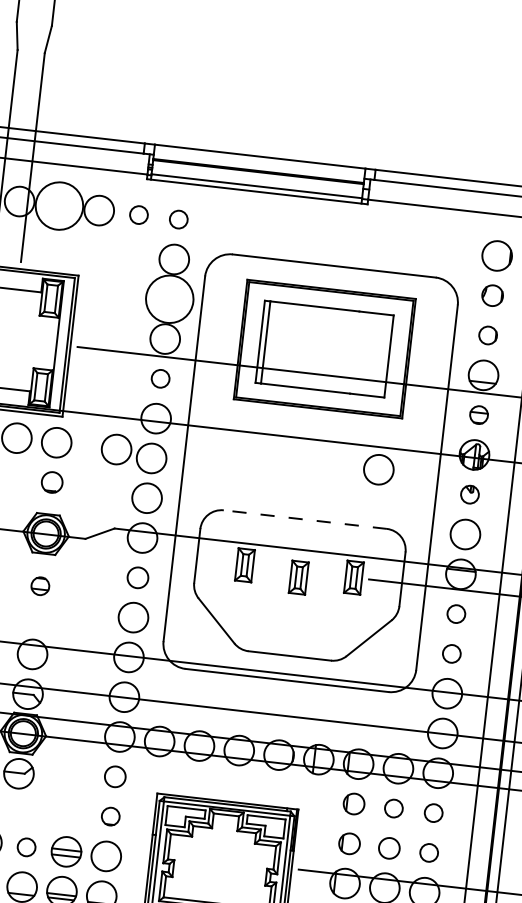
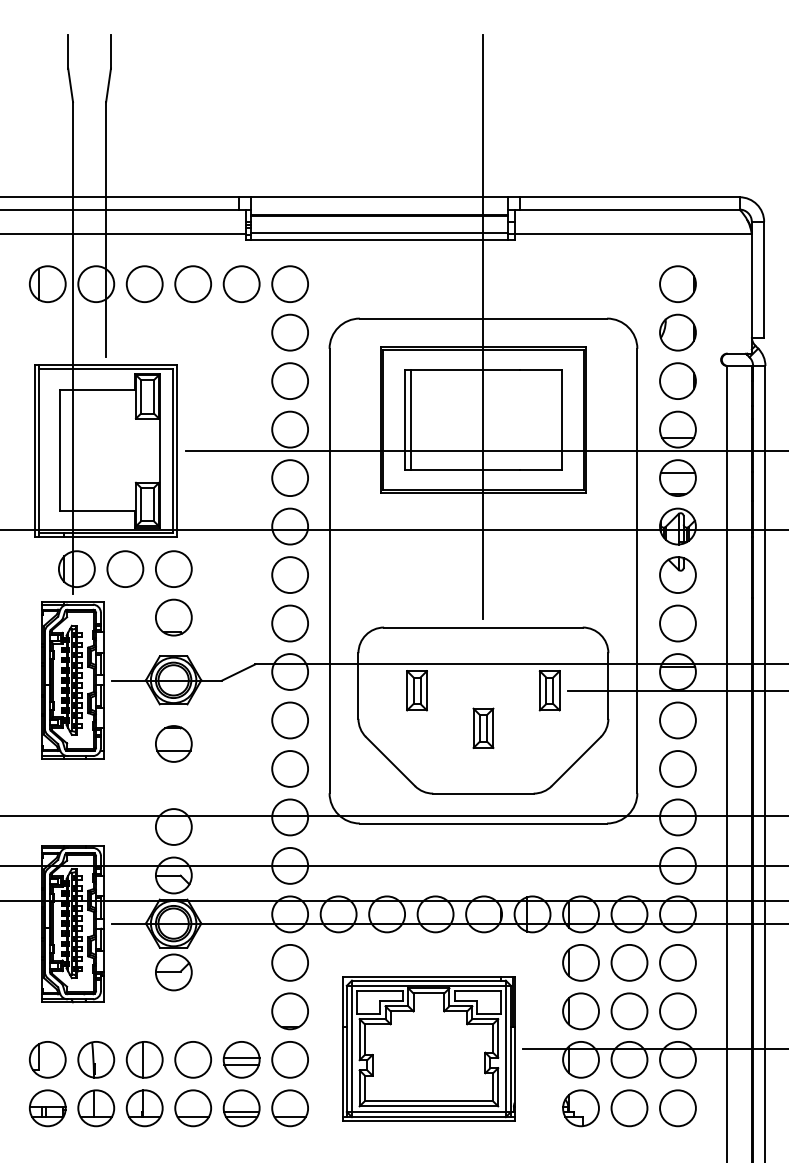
circle: (59, 206) -> (144, 284), size x0.62
circle: (138, 214) -> (241, 283), size x1.67
circle: (178, 219) -> (289, 283), size x1.67
line: (333, 272) -> (483, 326), added
part: (492, 295) -> (677, 332), size x1.43
circle: (170, 299) -> (290, 381), size x0.62
circle: (487, 334) -> (677, 380), size x1.67
circle: (160, 378) -> (289, 477), size x1.67
part: (478, 414) -> (677, 477), size x1.67
circle: (116, 448) -> (246, 568), removed
circle: (378, 469) -> (564, 557), removed
part: (51, 482) -> (173, 617), size x1.43
part: (469, 494) -> (677, 574), size x1.67
line: (304, 519) -> (482, 627), dashed -> solid
circle: (137, 577) -> (289, 720), size x1.43
part: (298, 577) -> (483, 727), moved
part: (40, 585) -> (173, 743), size x1.67
circle: (455, 614) -> (677, 720), size x1.67
circle: (451, 653) -> (677, 768), size x1.67
circle: (114, 776) -> (289, 962), size x1.43
part: (353, 803) -> (580, 962), size x1.43
circle: (393, 808) -> (629, 962), size x1.67
circle: (433, 812) -> (677, 962), size x1.67
part: (110, 816) -> (289, 1011), size x1.67
part: (349, 843) -> (580, 1011), size x1.43
circle: (26, 847) -> (192, 1059), size x1.67
circle: (389, 848) -> (629, 1011), size x1.43
circle: (428, 852) -> (677, 1011), size x1.67

